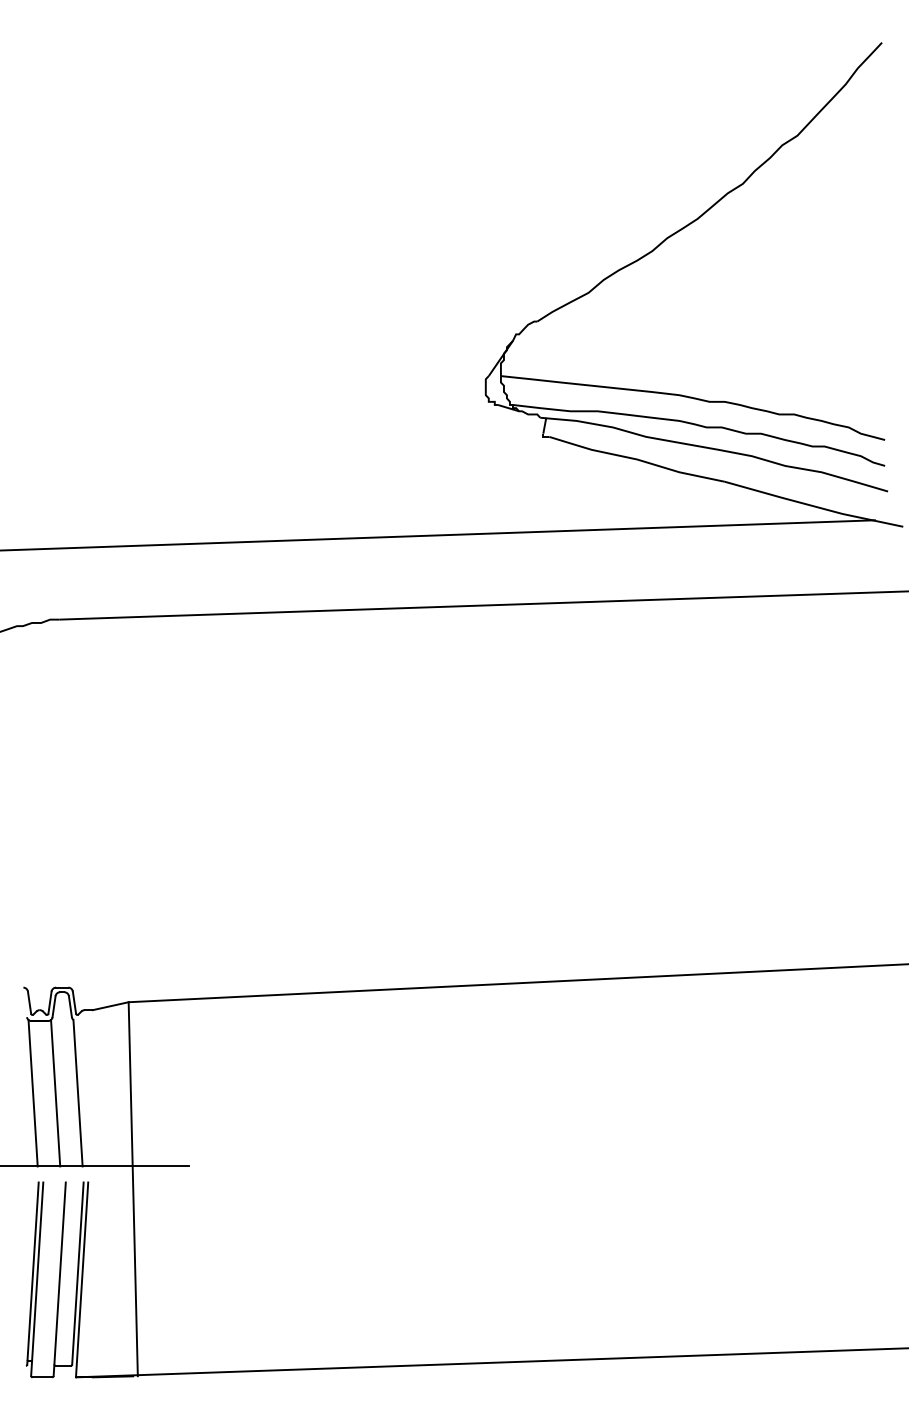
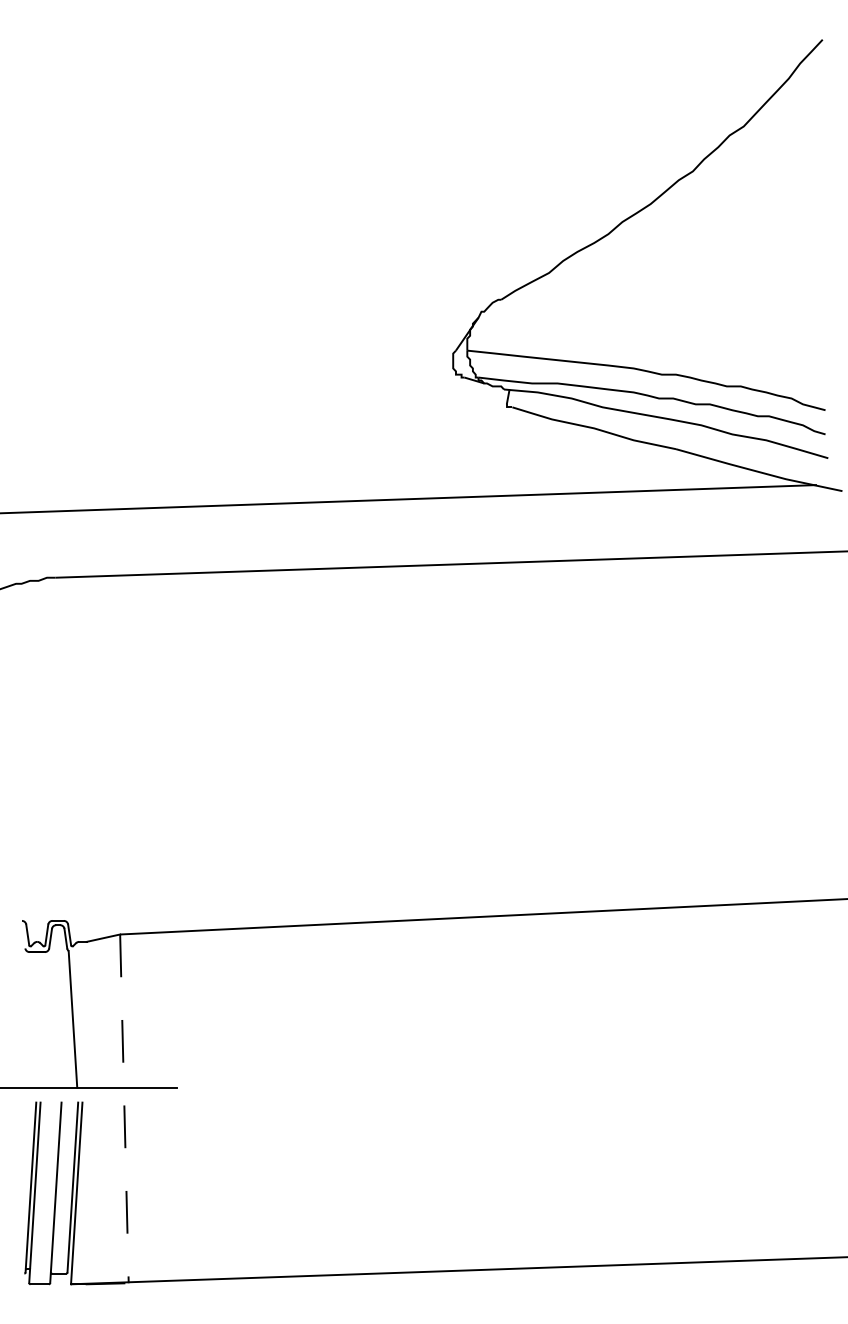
line: (32, 1093) -> (30, 1019), removed
line: (55, 1093) -> (51, 1019), removed
line: (133, 1189) -> (124, 1109), solid -> dashed

